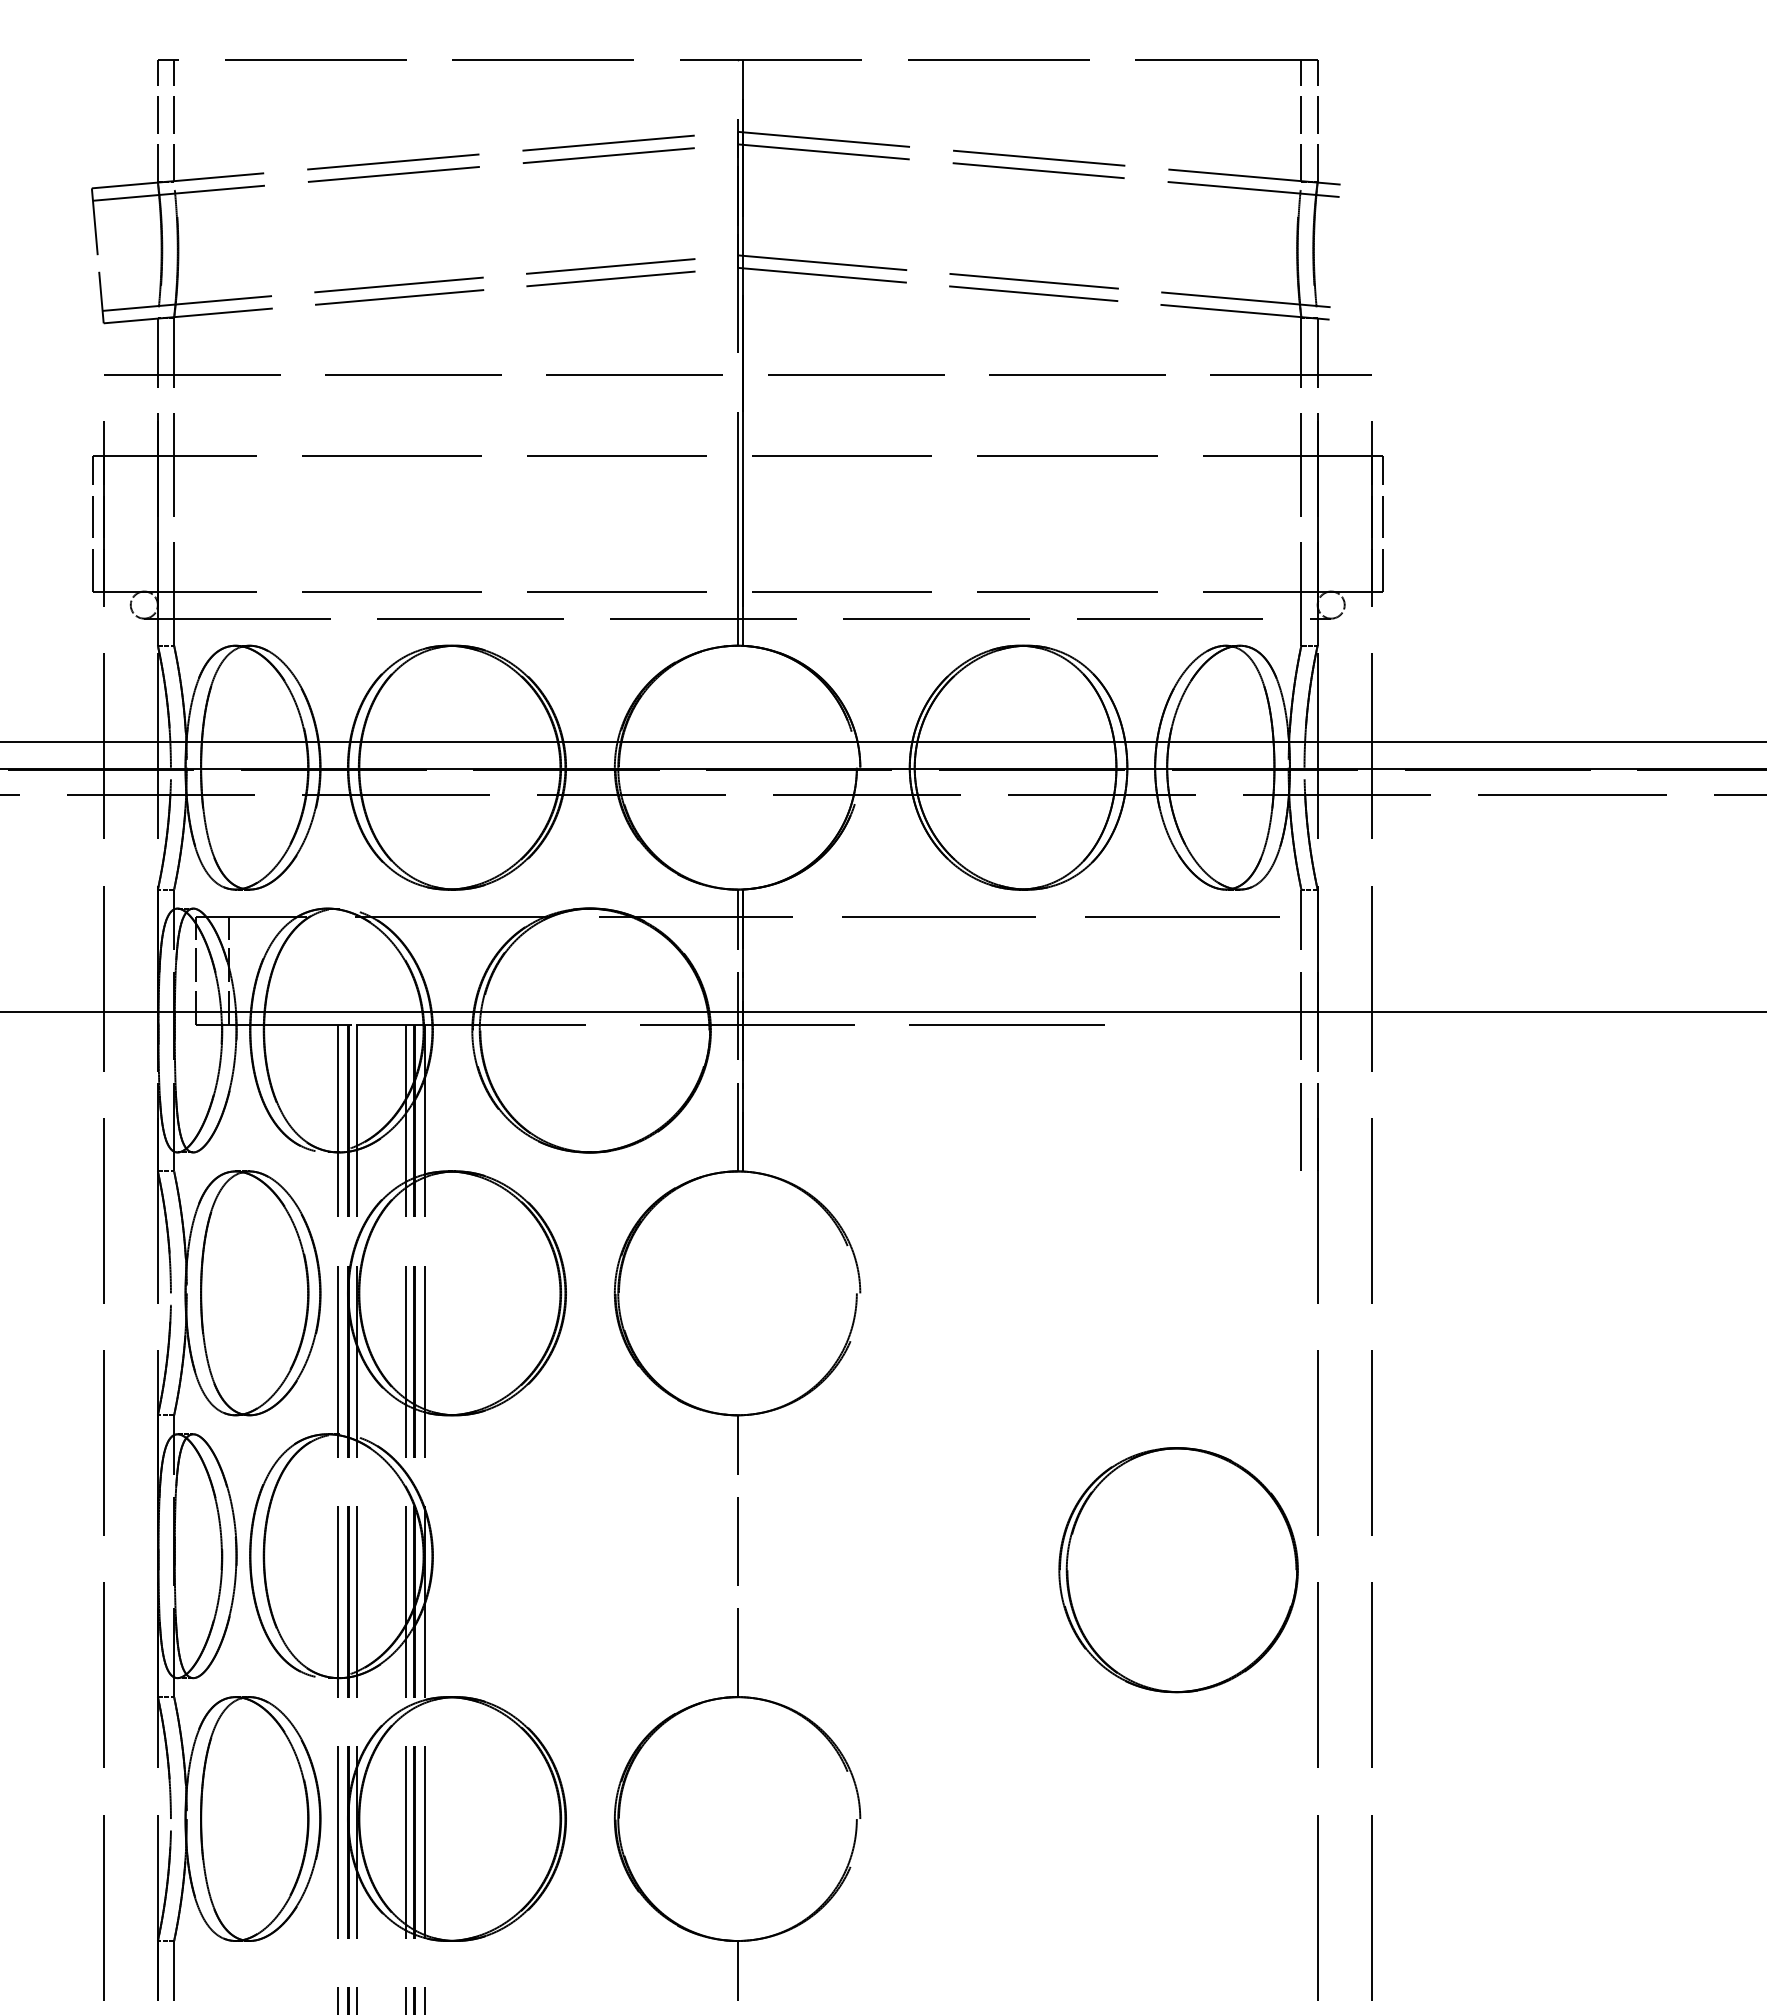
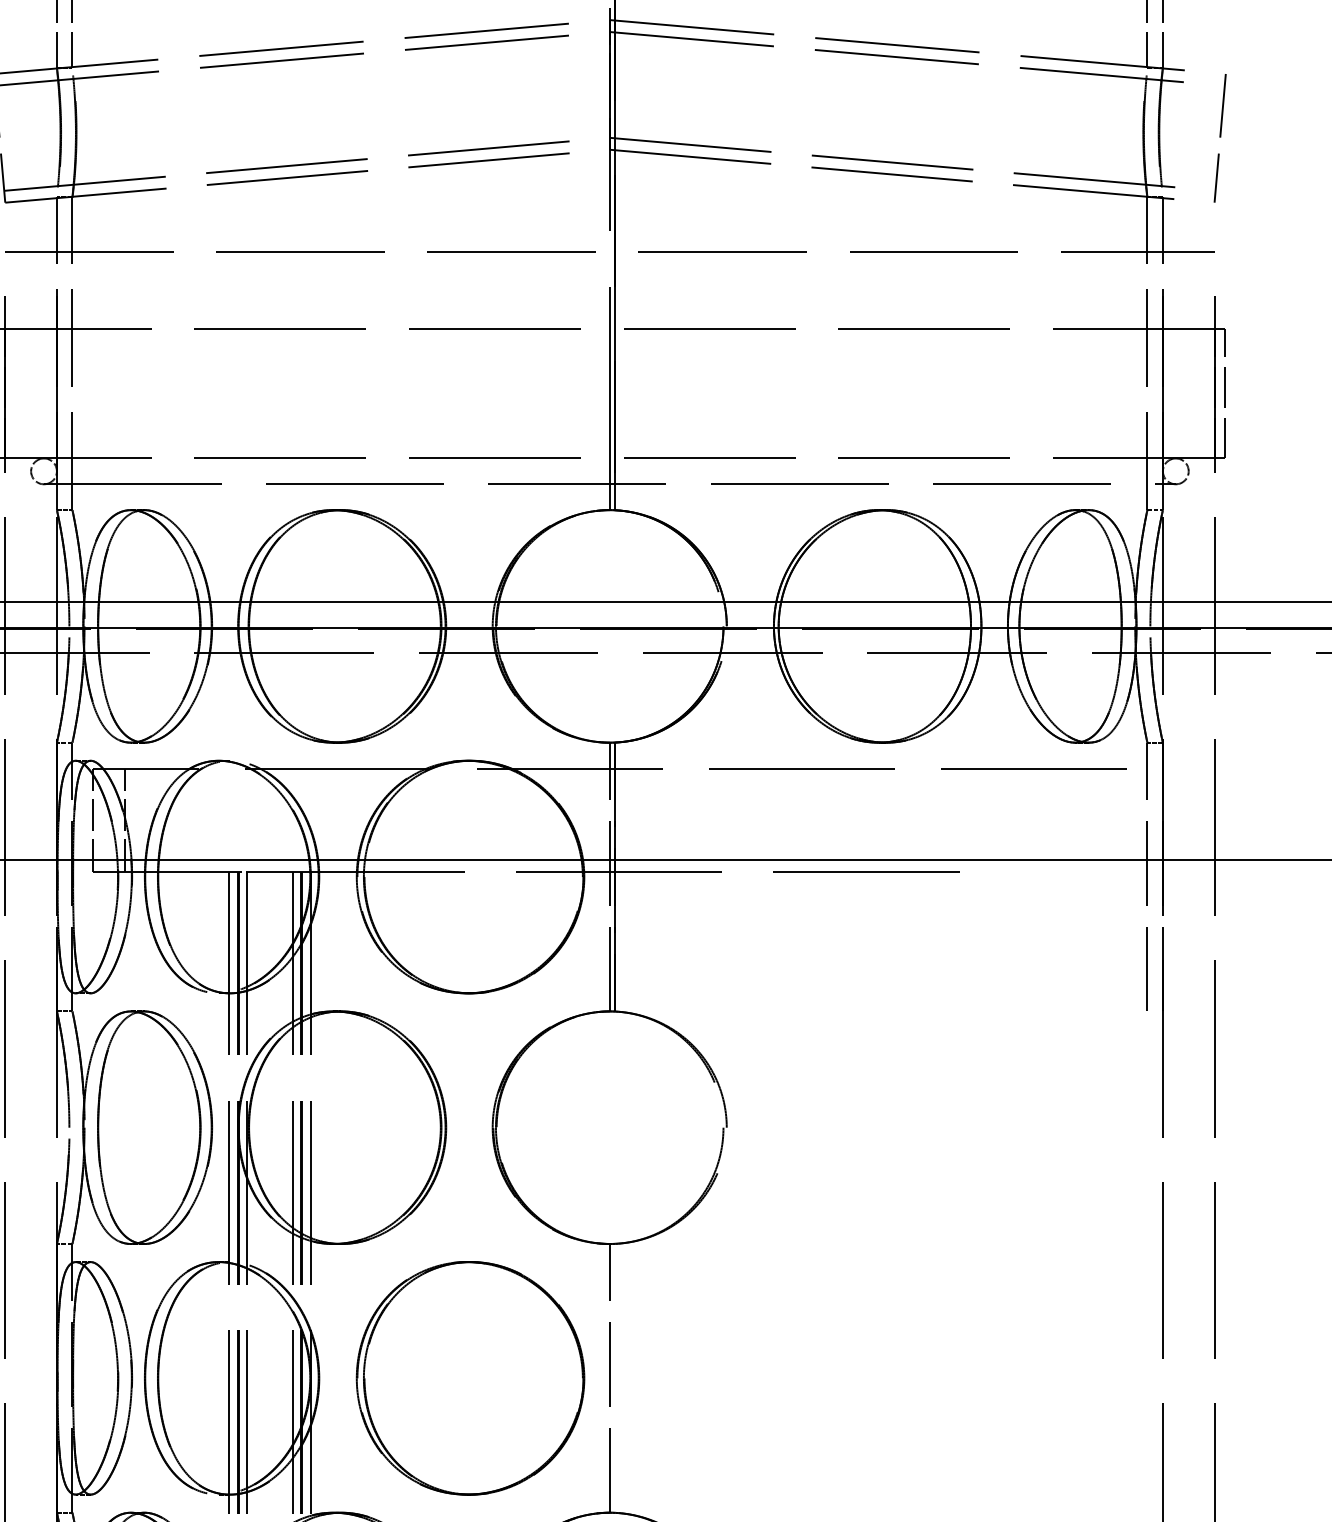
line: (1377, 255) -> (1219, 137), added
part: (1178, 1570) -> (470, 1378), moved

